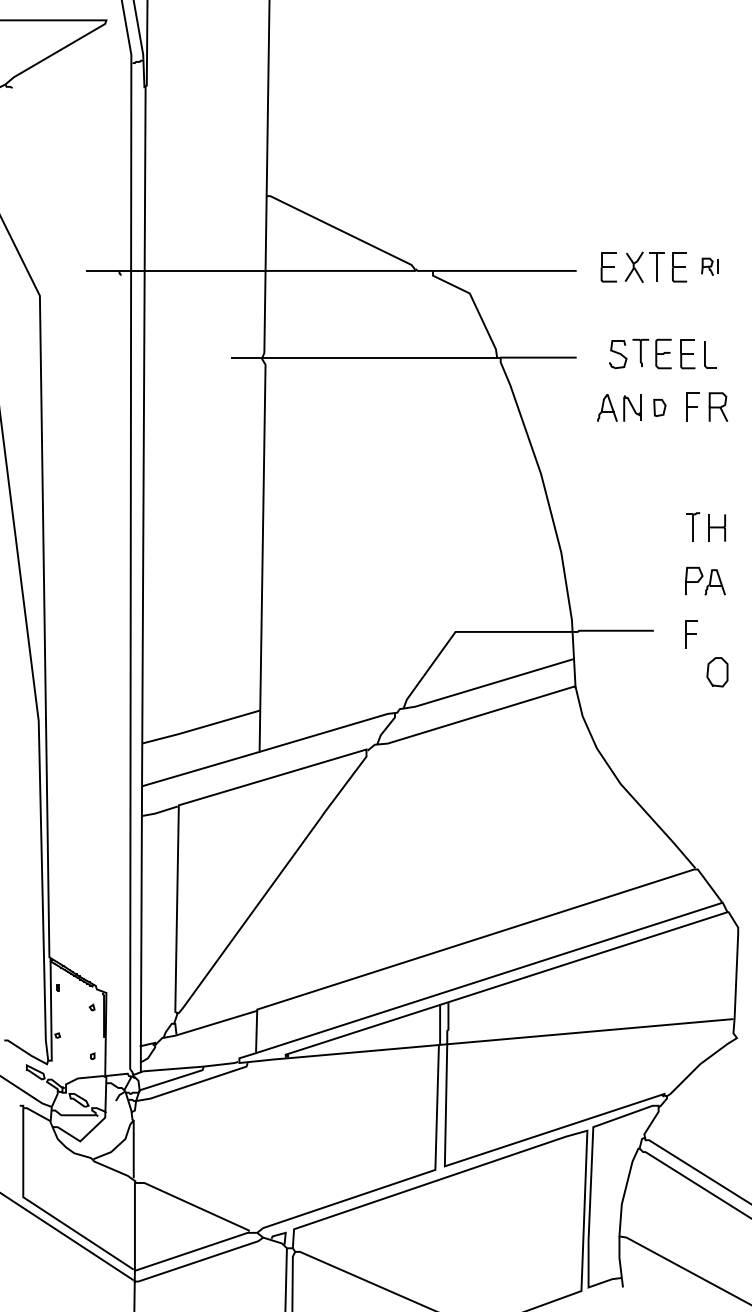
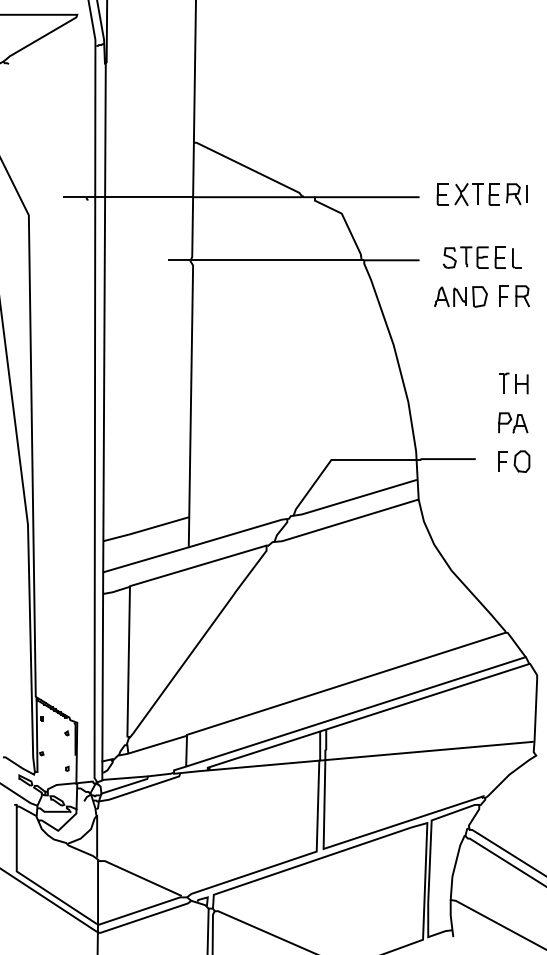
part: (709, 266) -> (516, 193), size x1.67
part: (659, 407) -> (479, 296), size x1.67
curve: (708, 672) -> (515, 461), moved

